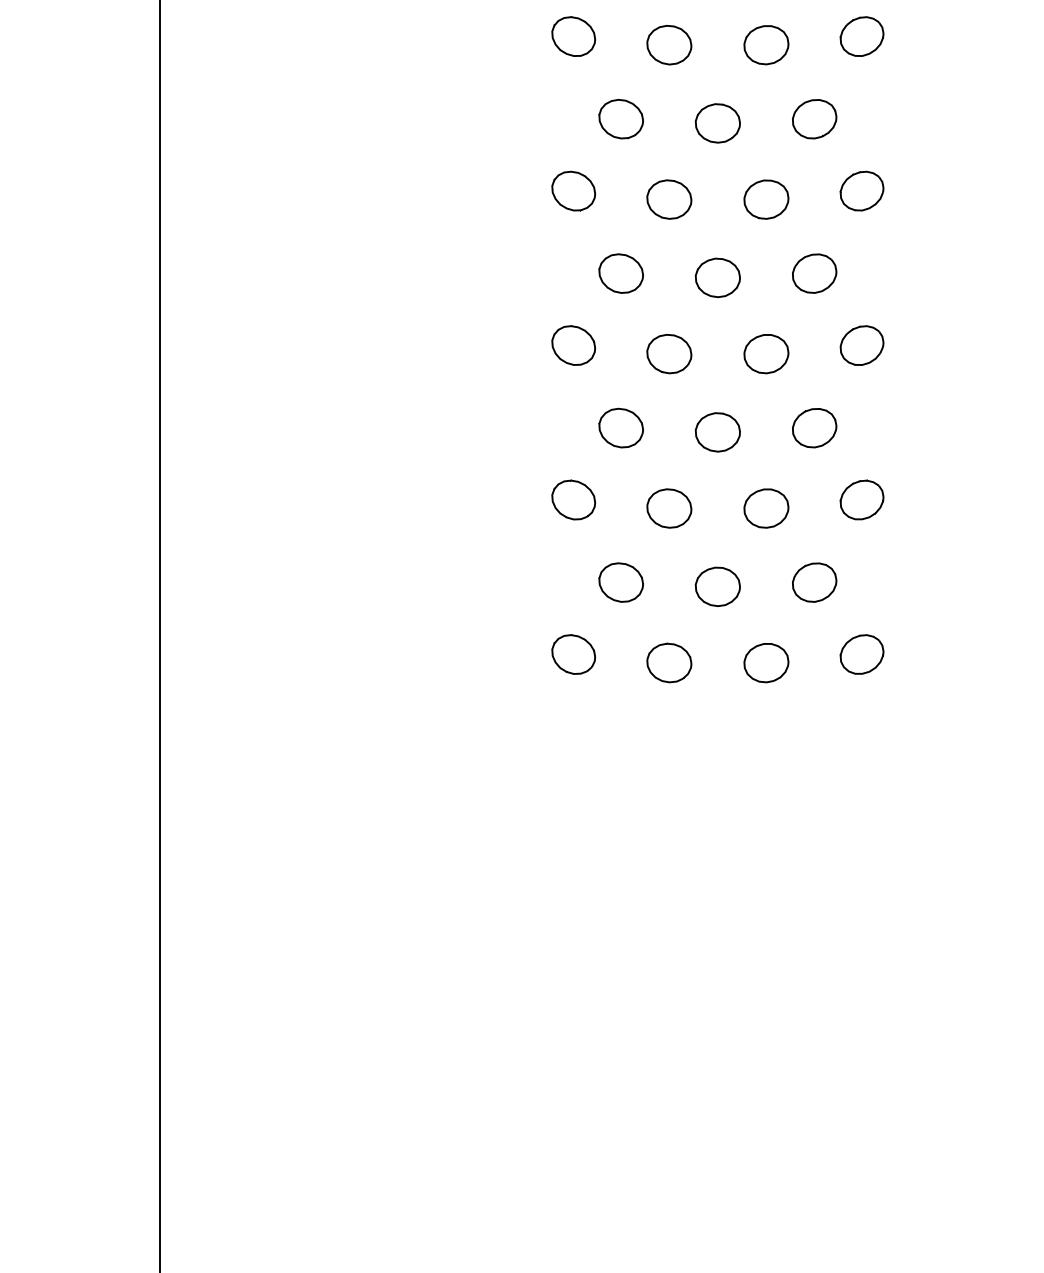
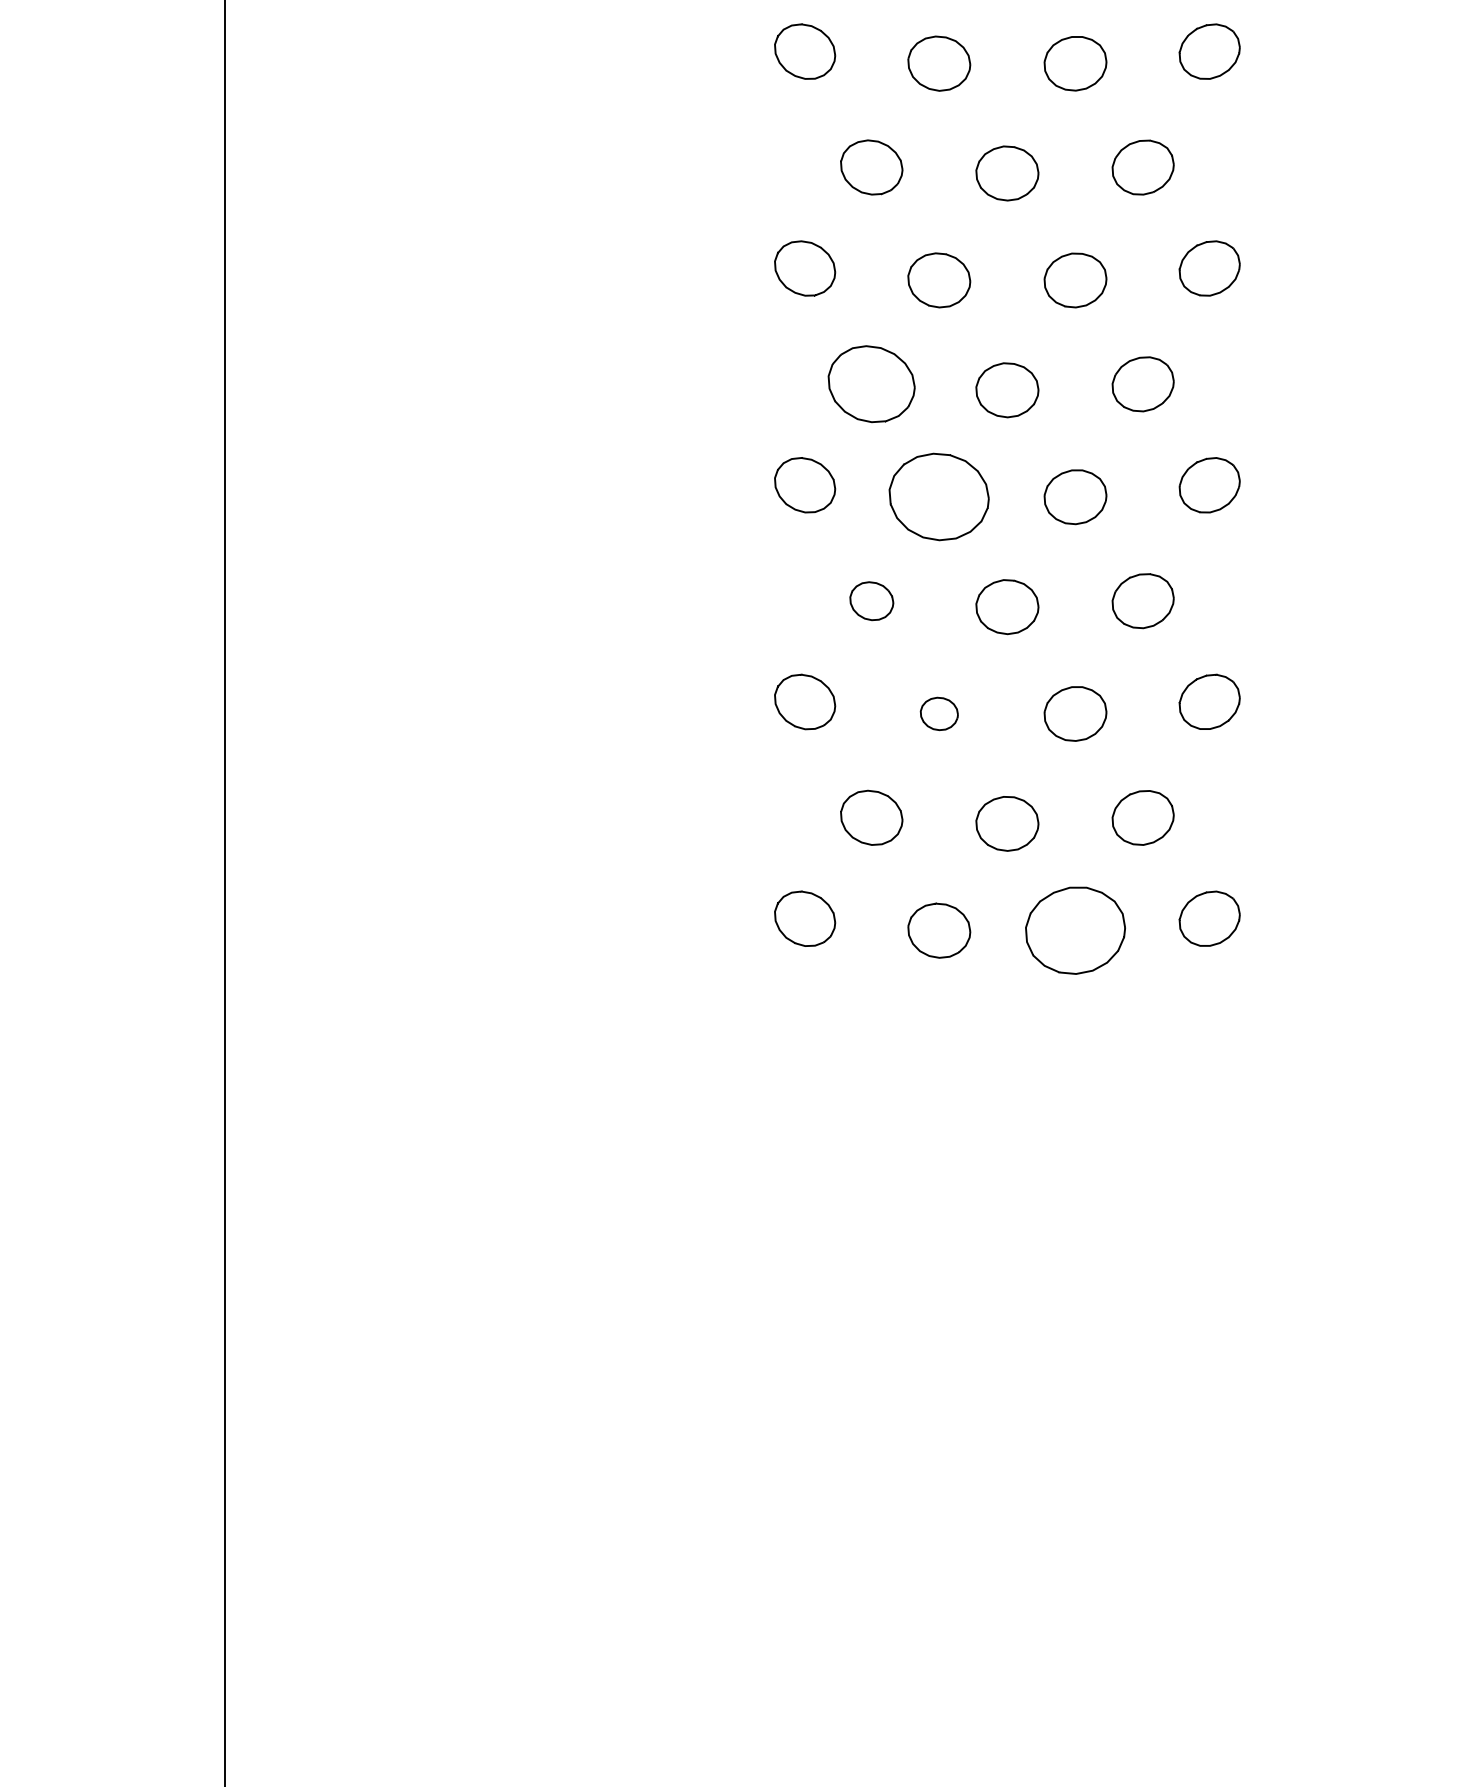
part: (621, 273) -> (871, 384), size x1.4
part: (669, 354) -> (939, 497), size x1.6
part: (621, 428) -> (871, 601), size x0.7
part: (669, 508) -> (939, 713), size x0.6
part: (766, 662) -> (1075, 930), size x1.6

